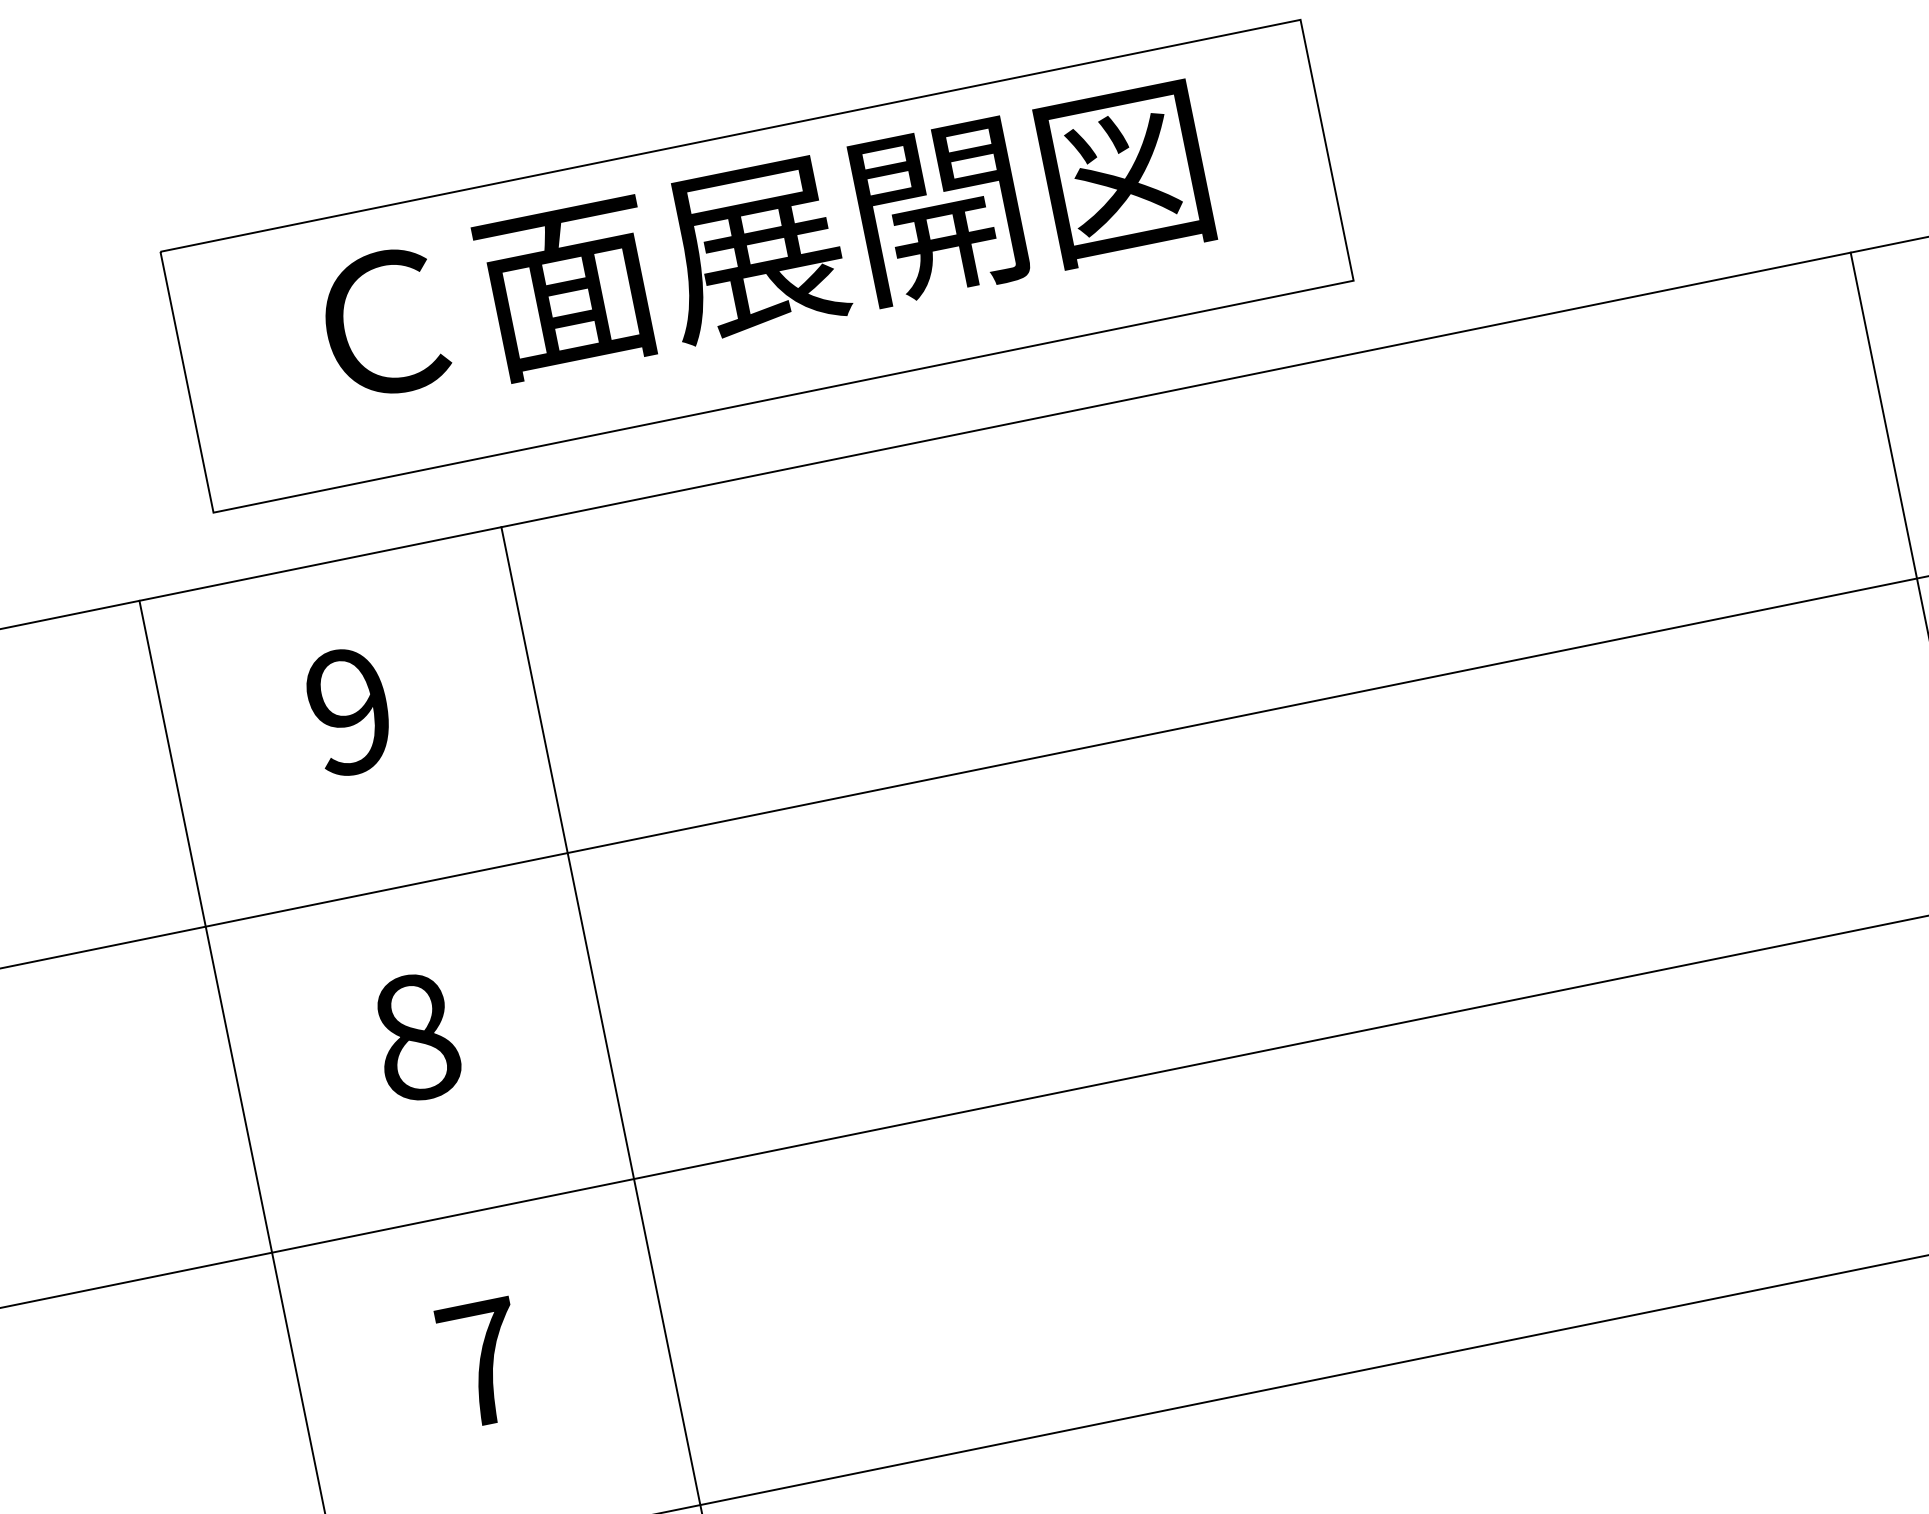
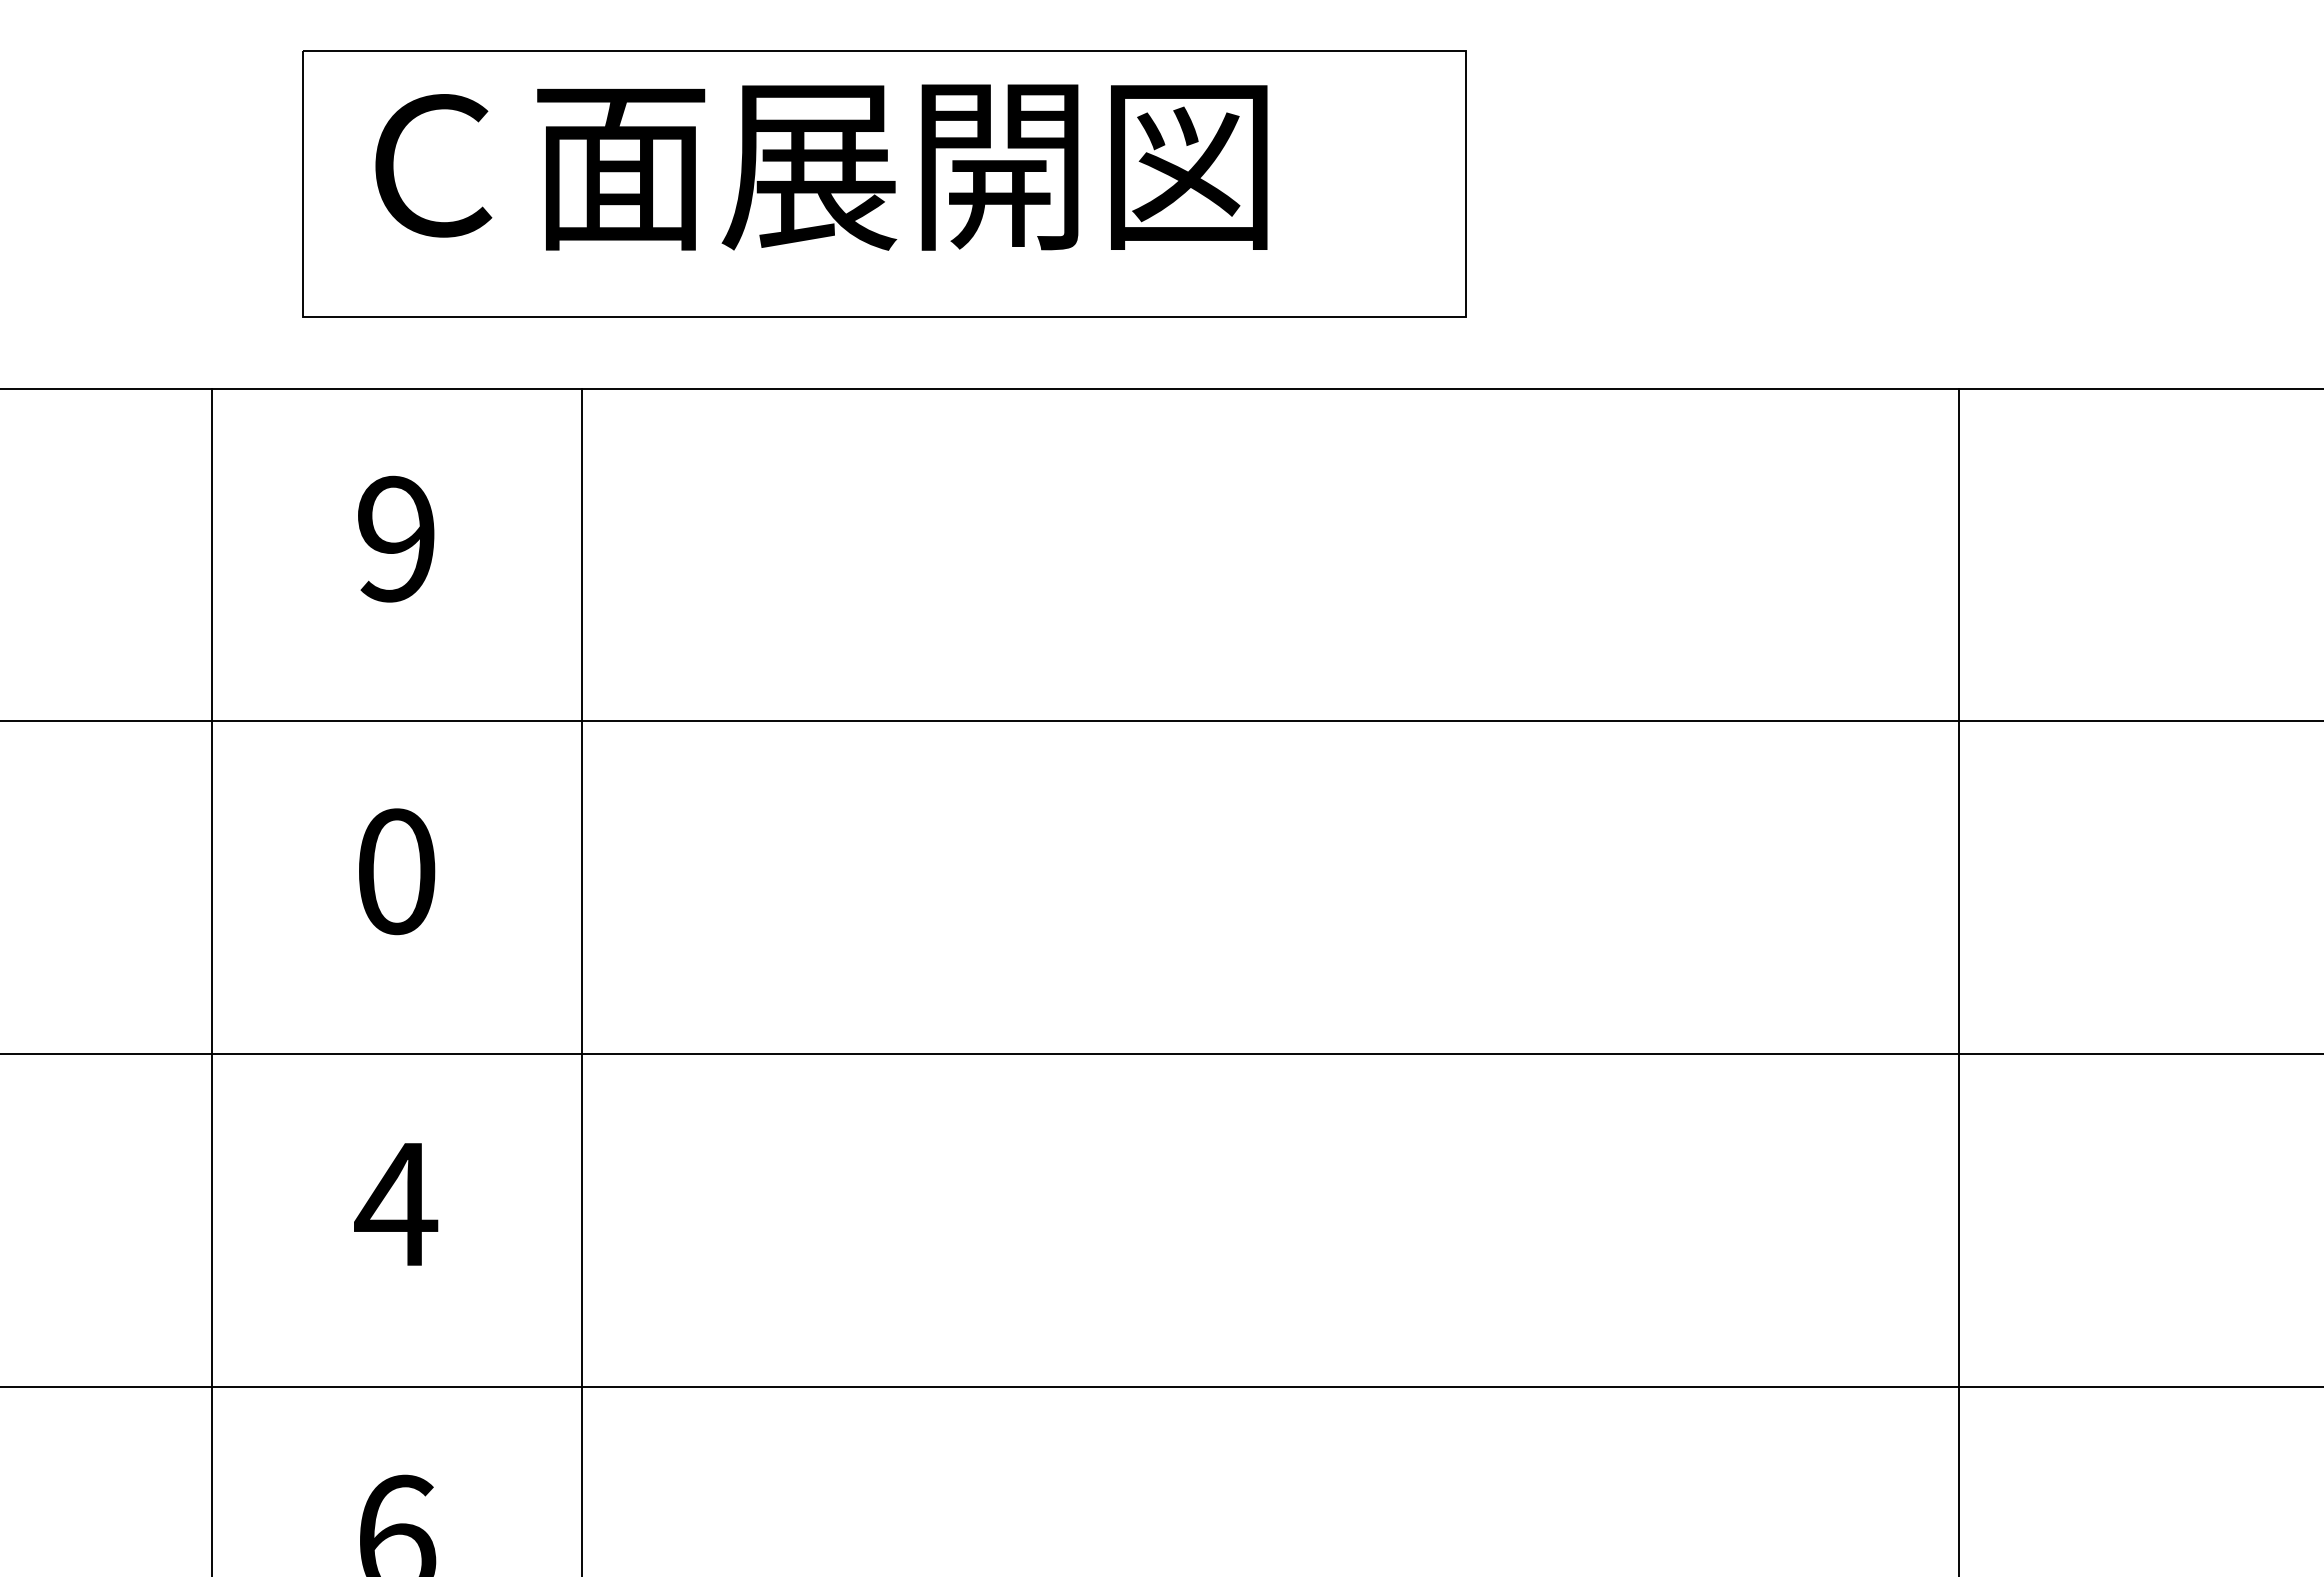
text: (764, 247) -> (821, 167), moved
text: (416, 1037) -> (396, 871), 8 -> 0
text: (482, 1363) -> (396, 1204), 7 -> 4

